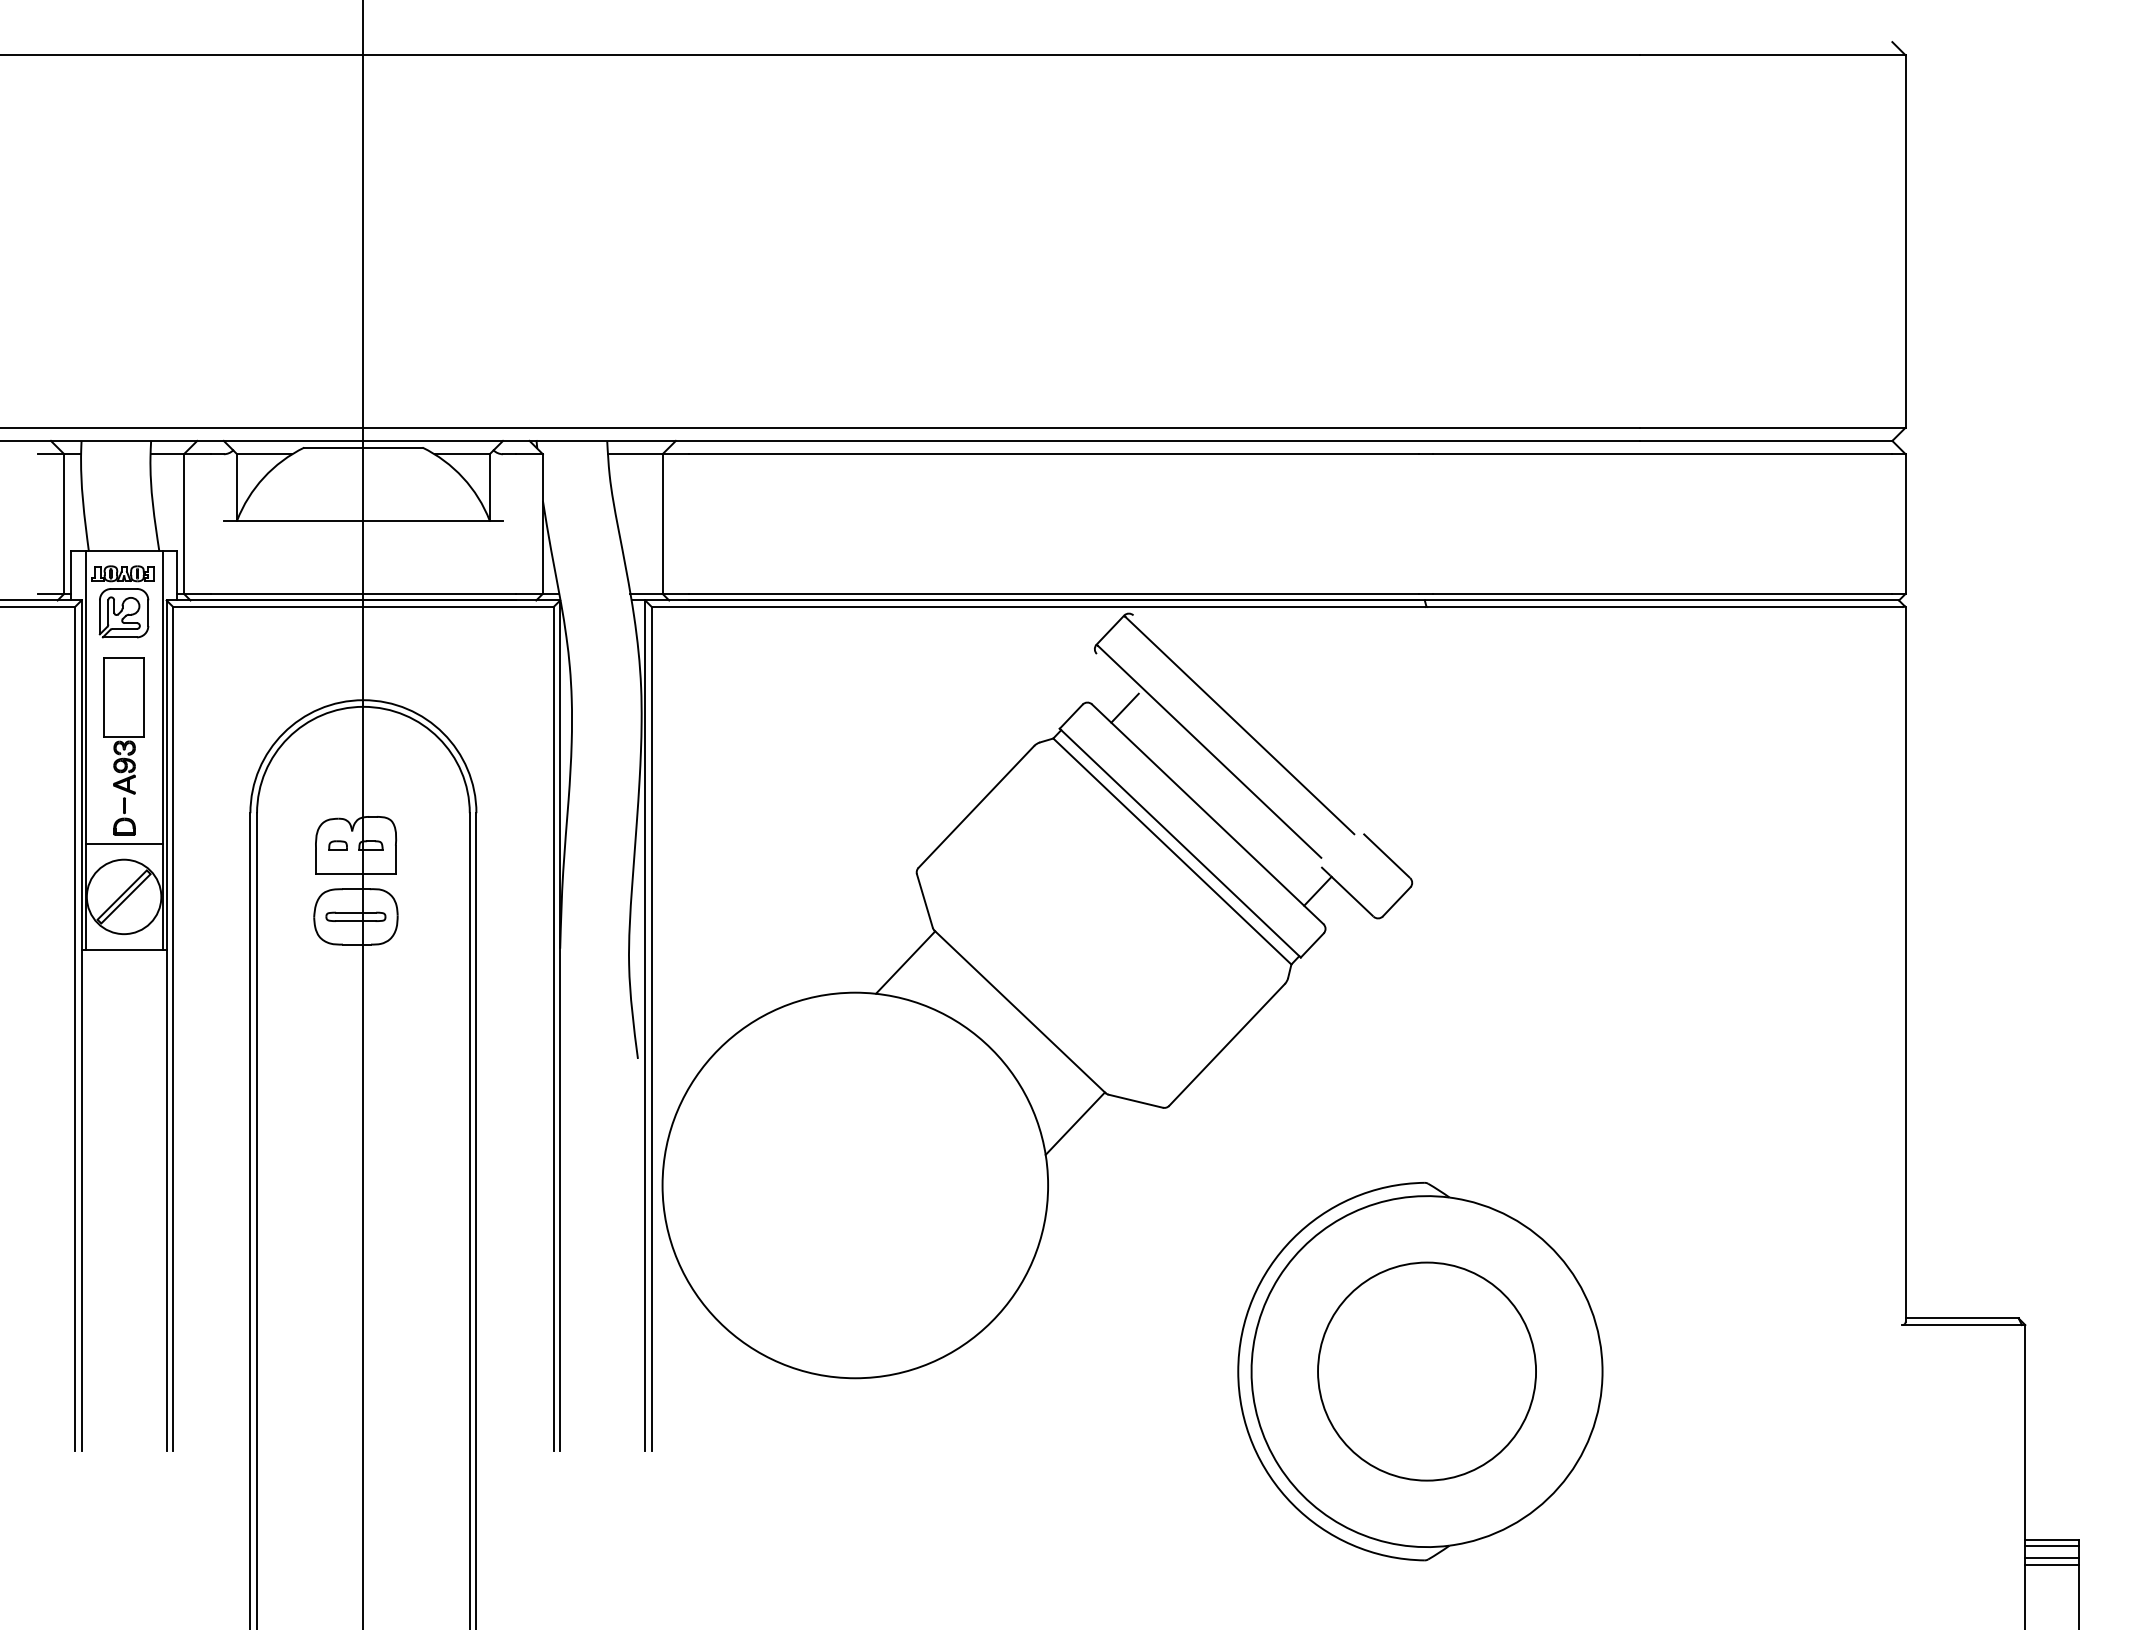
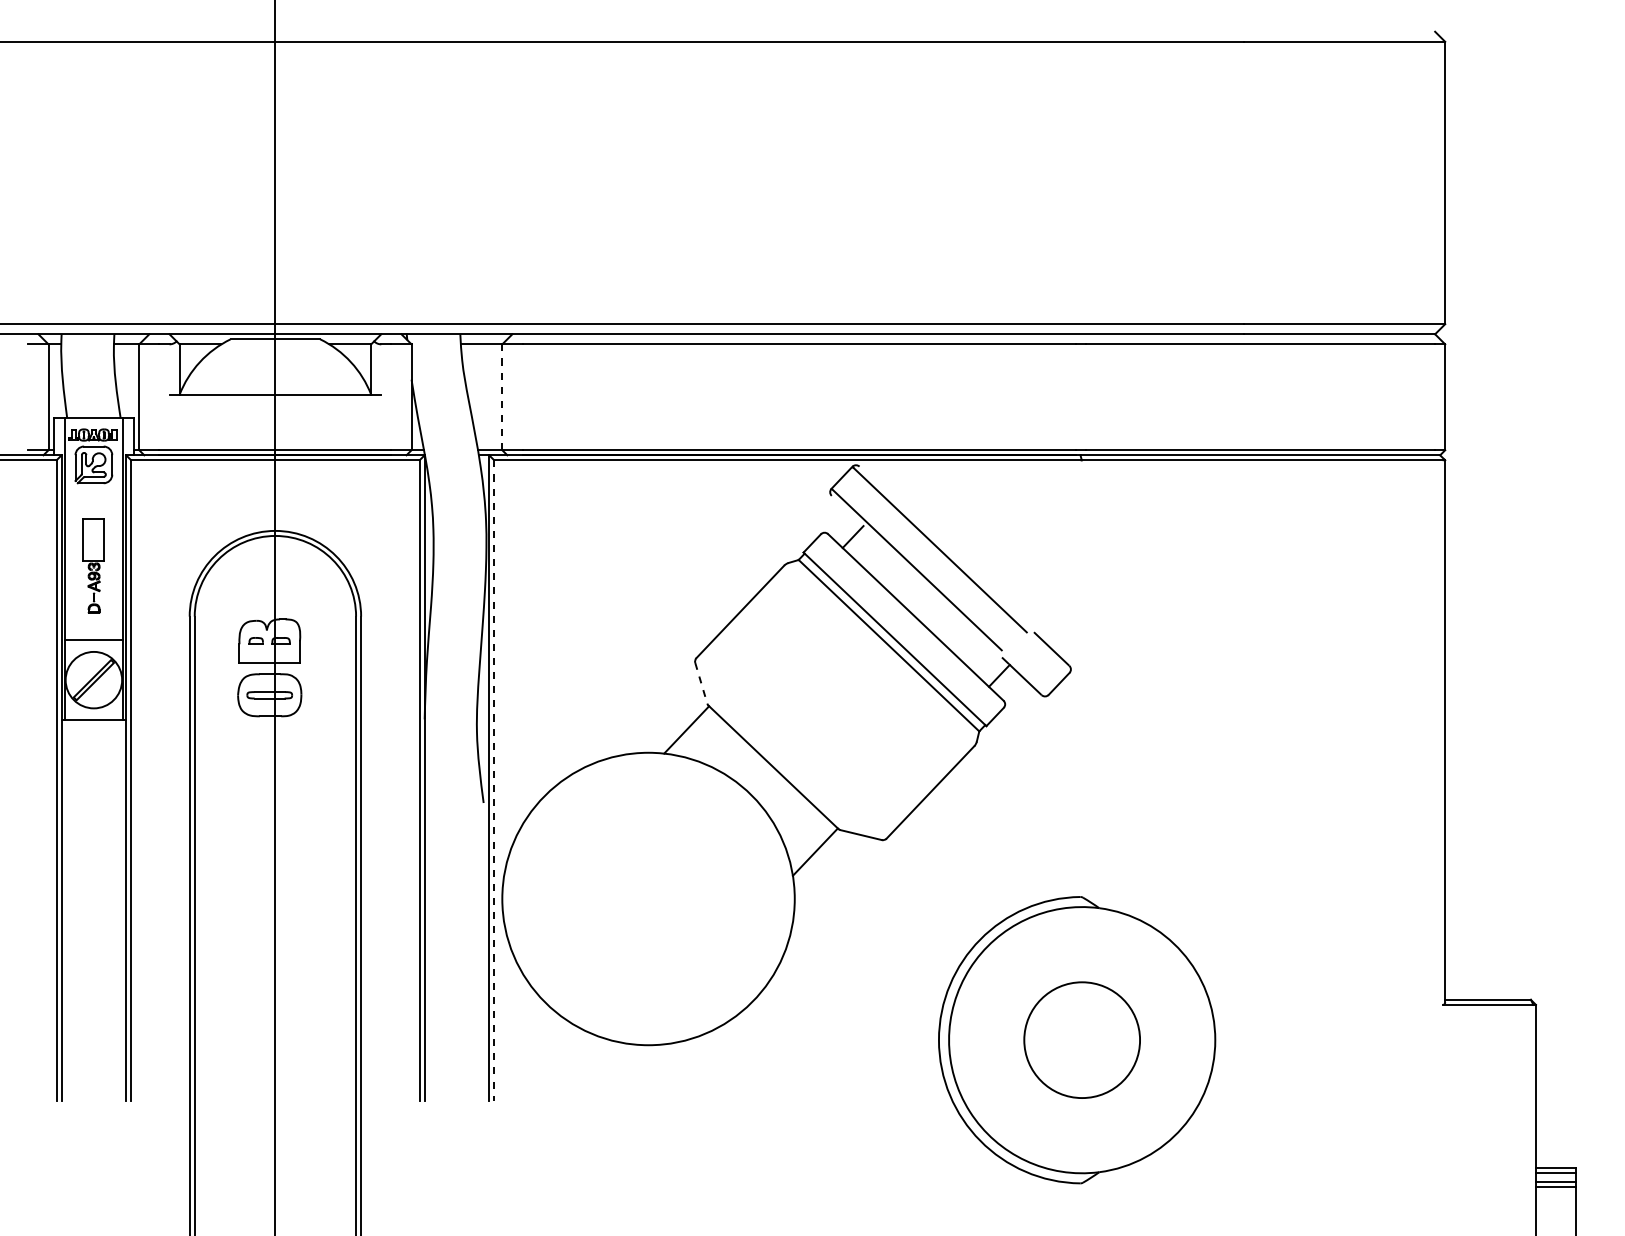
line: (662, 524) -> (502, 397), solid -> dashed
part: (123, 746) -> (93, 566), size x0.7
line: (924, 901) -> (701, 683), solid -> dashed
line: (651, 1029) -> (493, 780), solid -> dashed
circle: (1427, 1371) -> (1082, 1040), size x0.7

